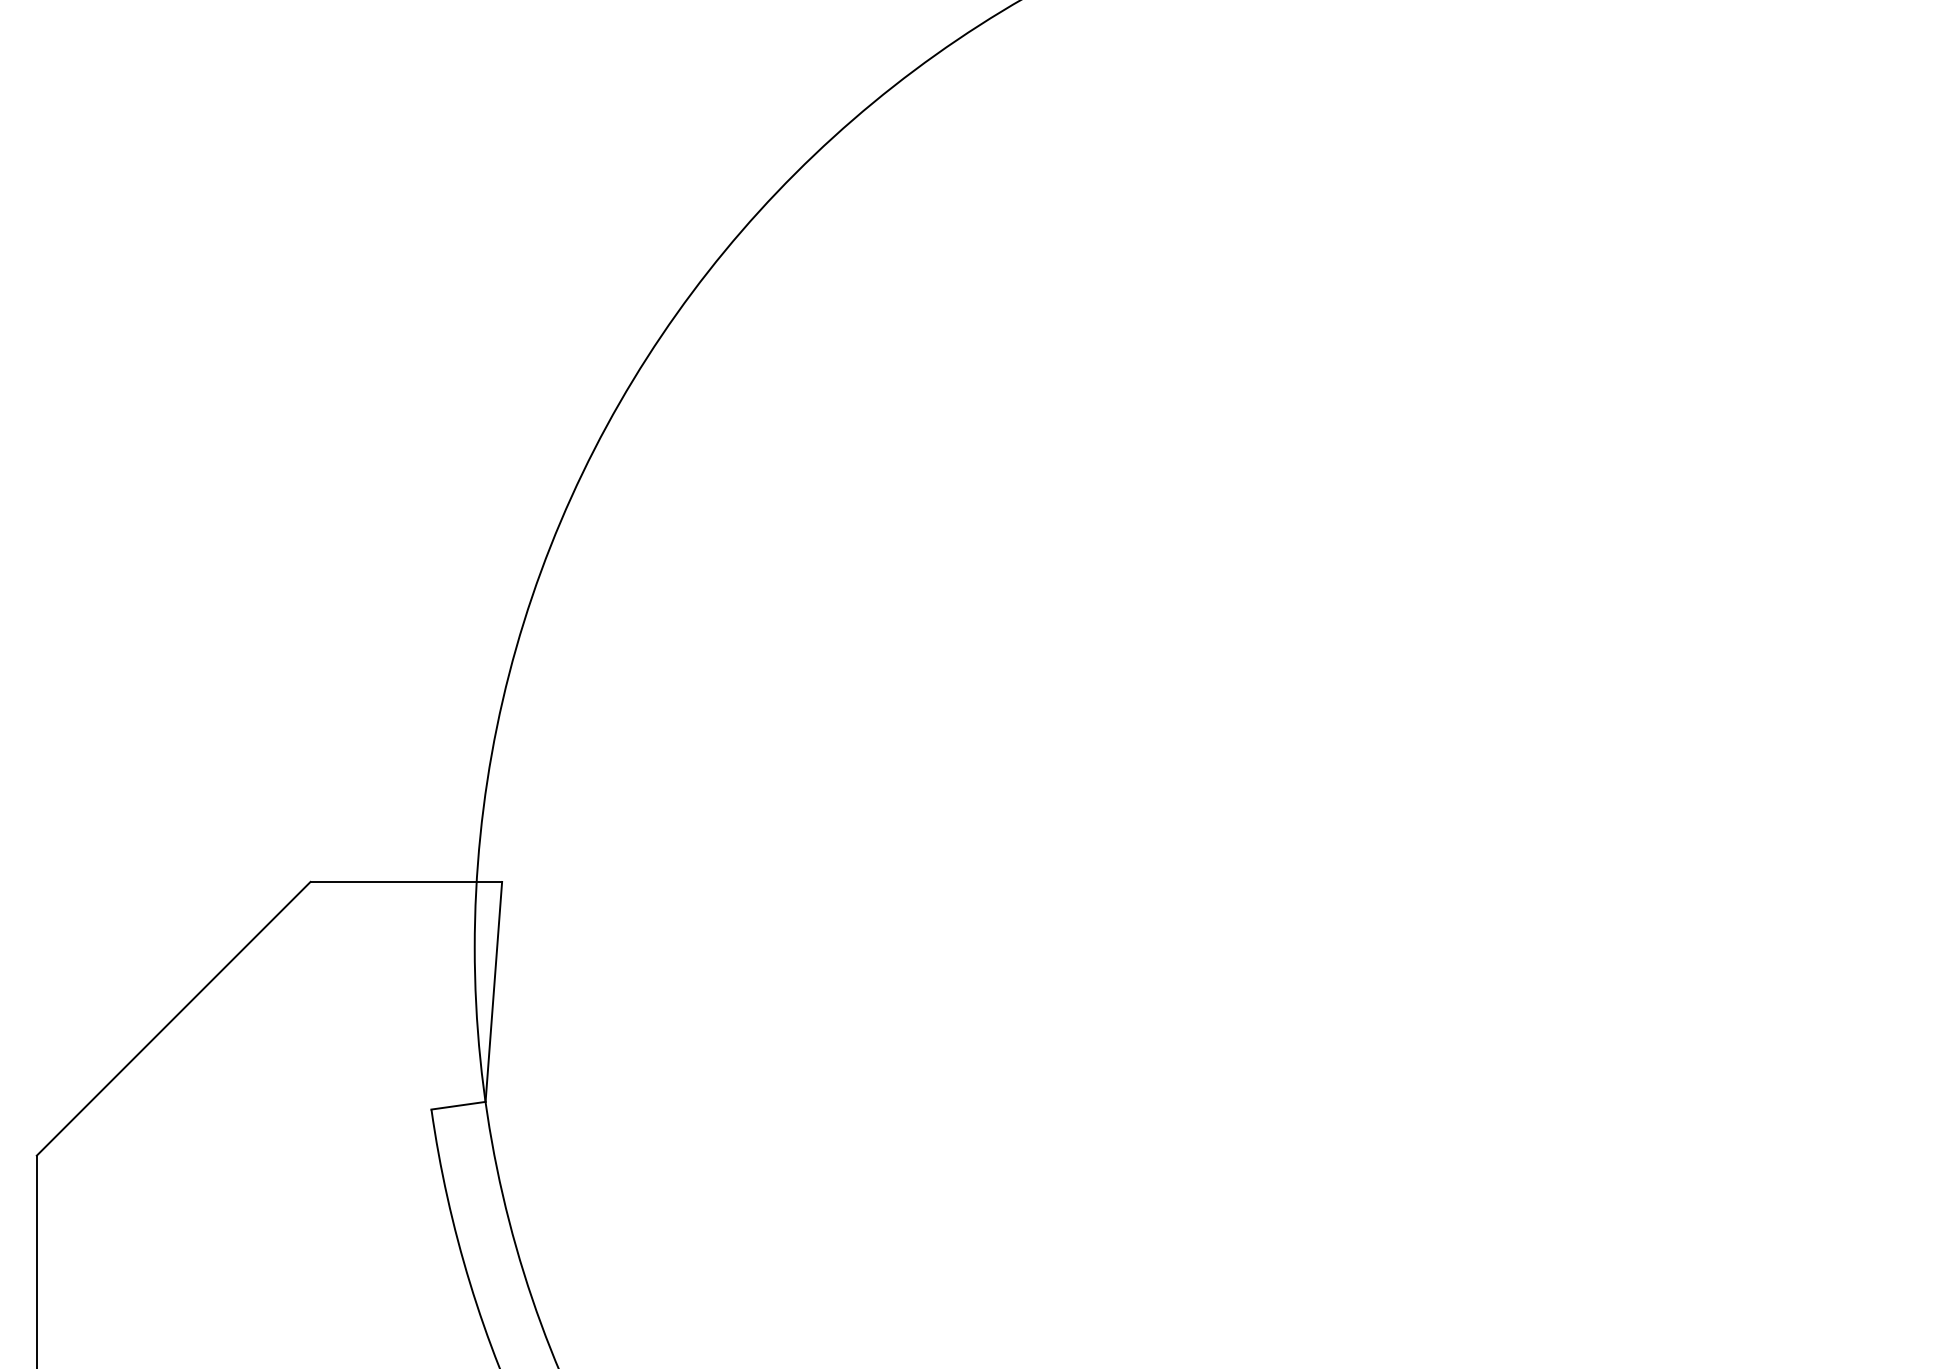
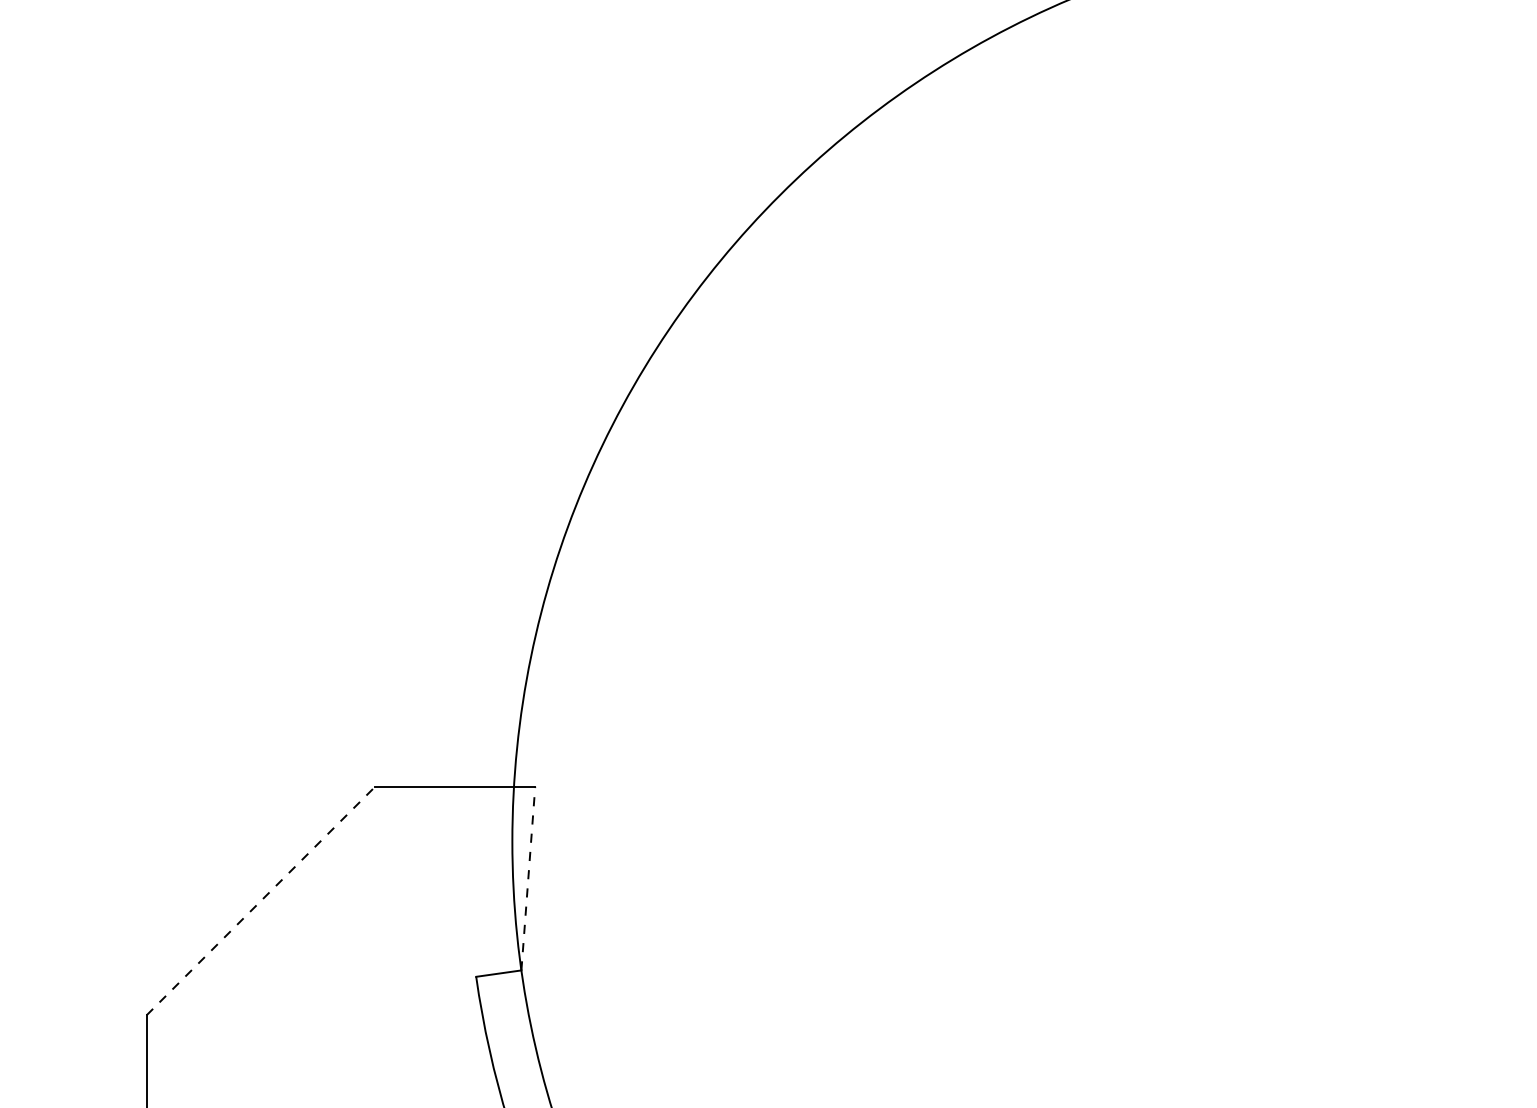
line: (493, 991) -> (528, 878), solid -> dashed
line: (173, 1018) -> (260, 900), solid -> dashed

